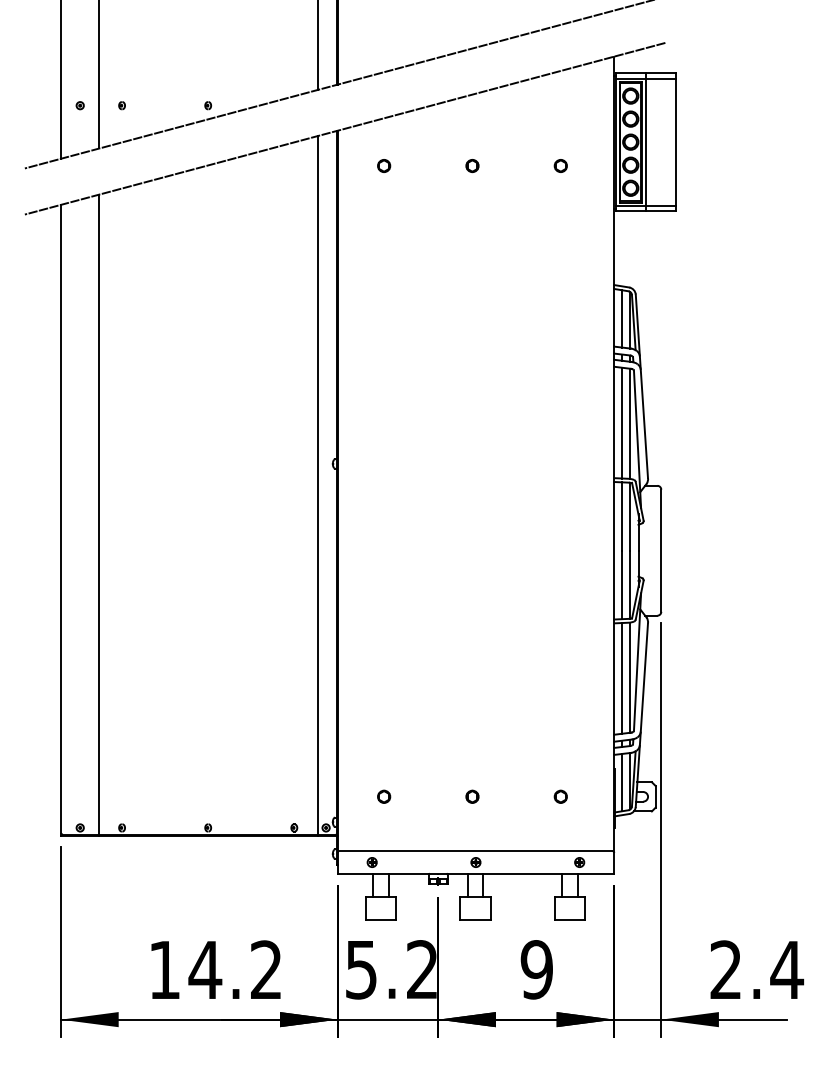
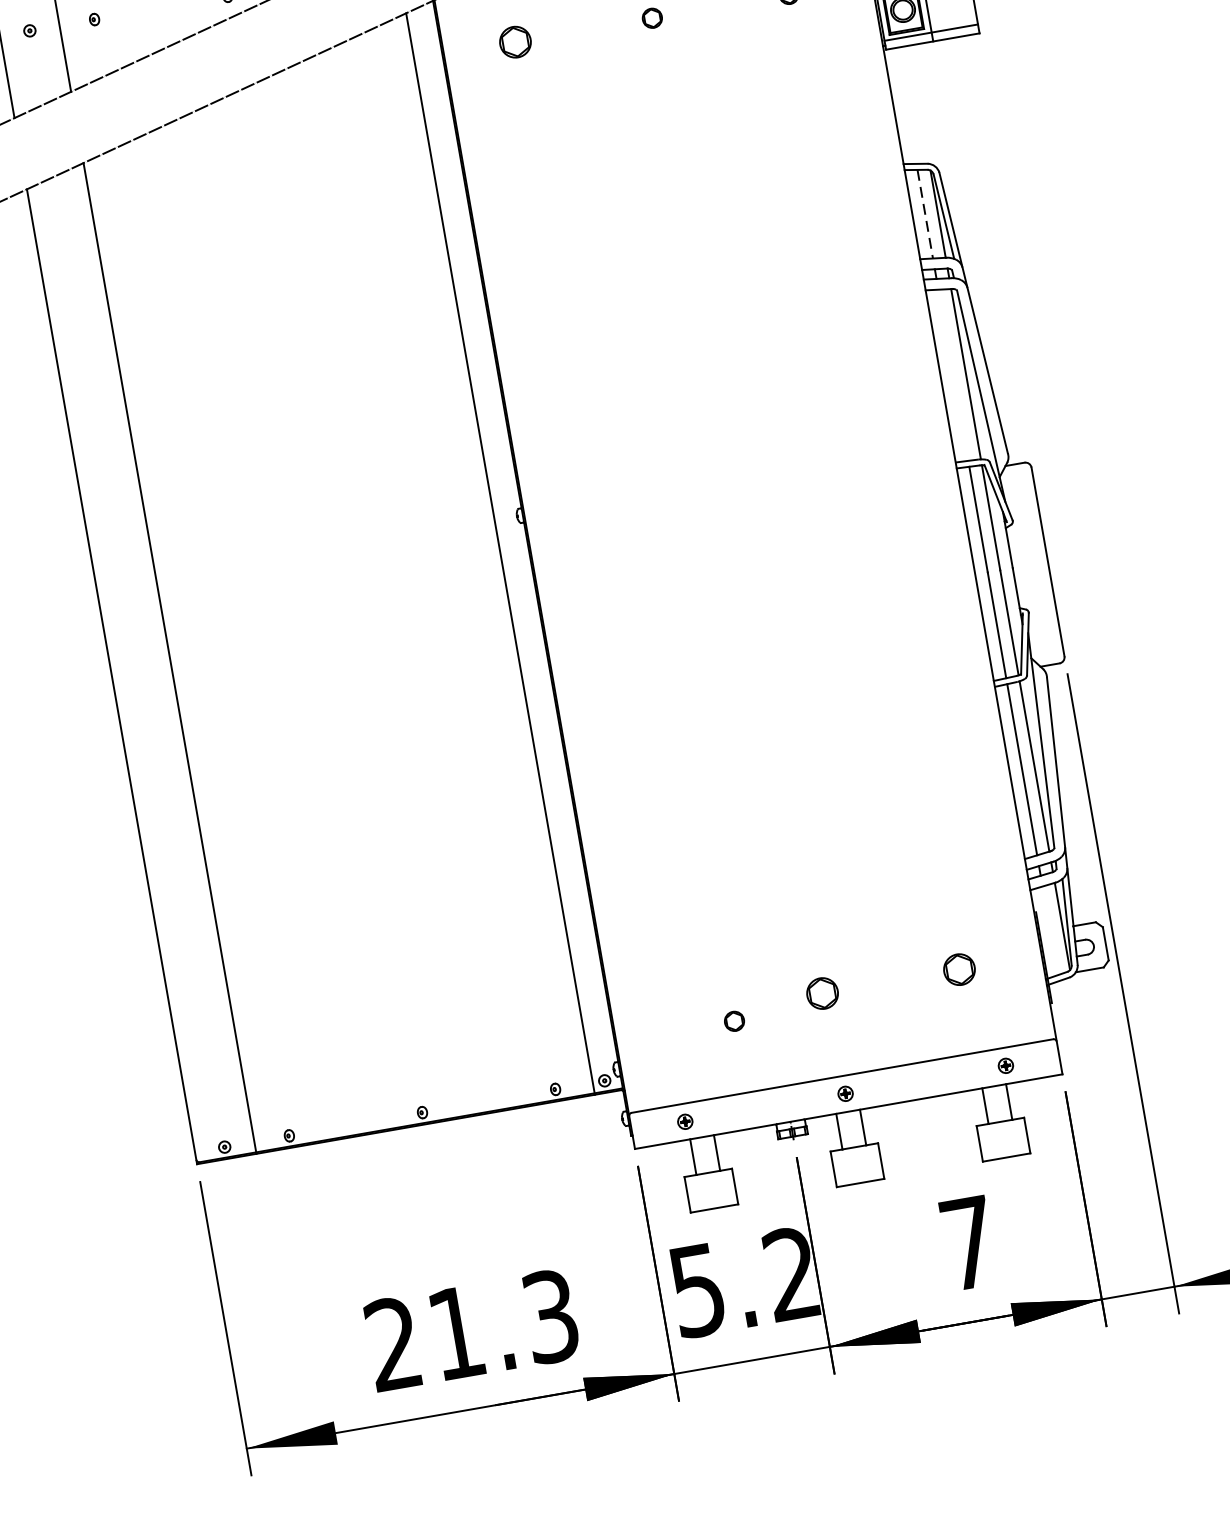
circle: (384, 165) -> (516, 41), size x1.6
line: (622, 318) -> (925, 213), solid -> dashed
line: (622, 422) -> (953, 374), removed
line: (622, 782) -> (1050, 930), removed
circle: (384, 796) -> (735, 1020), moved
circle: (472, 796) -> (822, 992), size x1.6
circle: (560, 796) -> (958, 968), size x1.6
text: (215, 969) -> (471, 1329), 14.2 -> 21.3
text: (536, 969) -> (968, 1242), 9 -> 7

